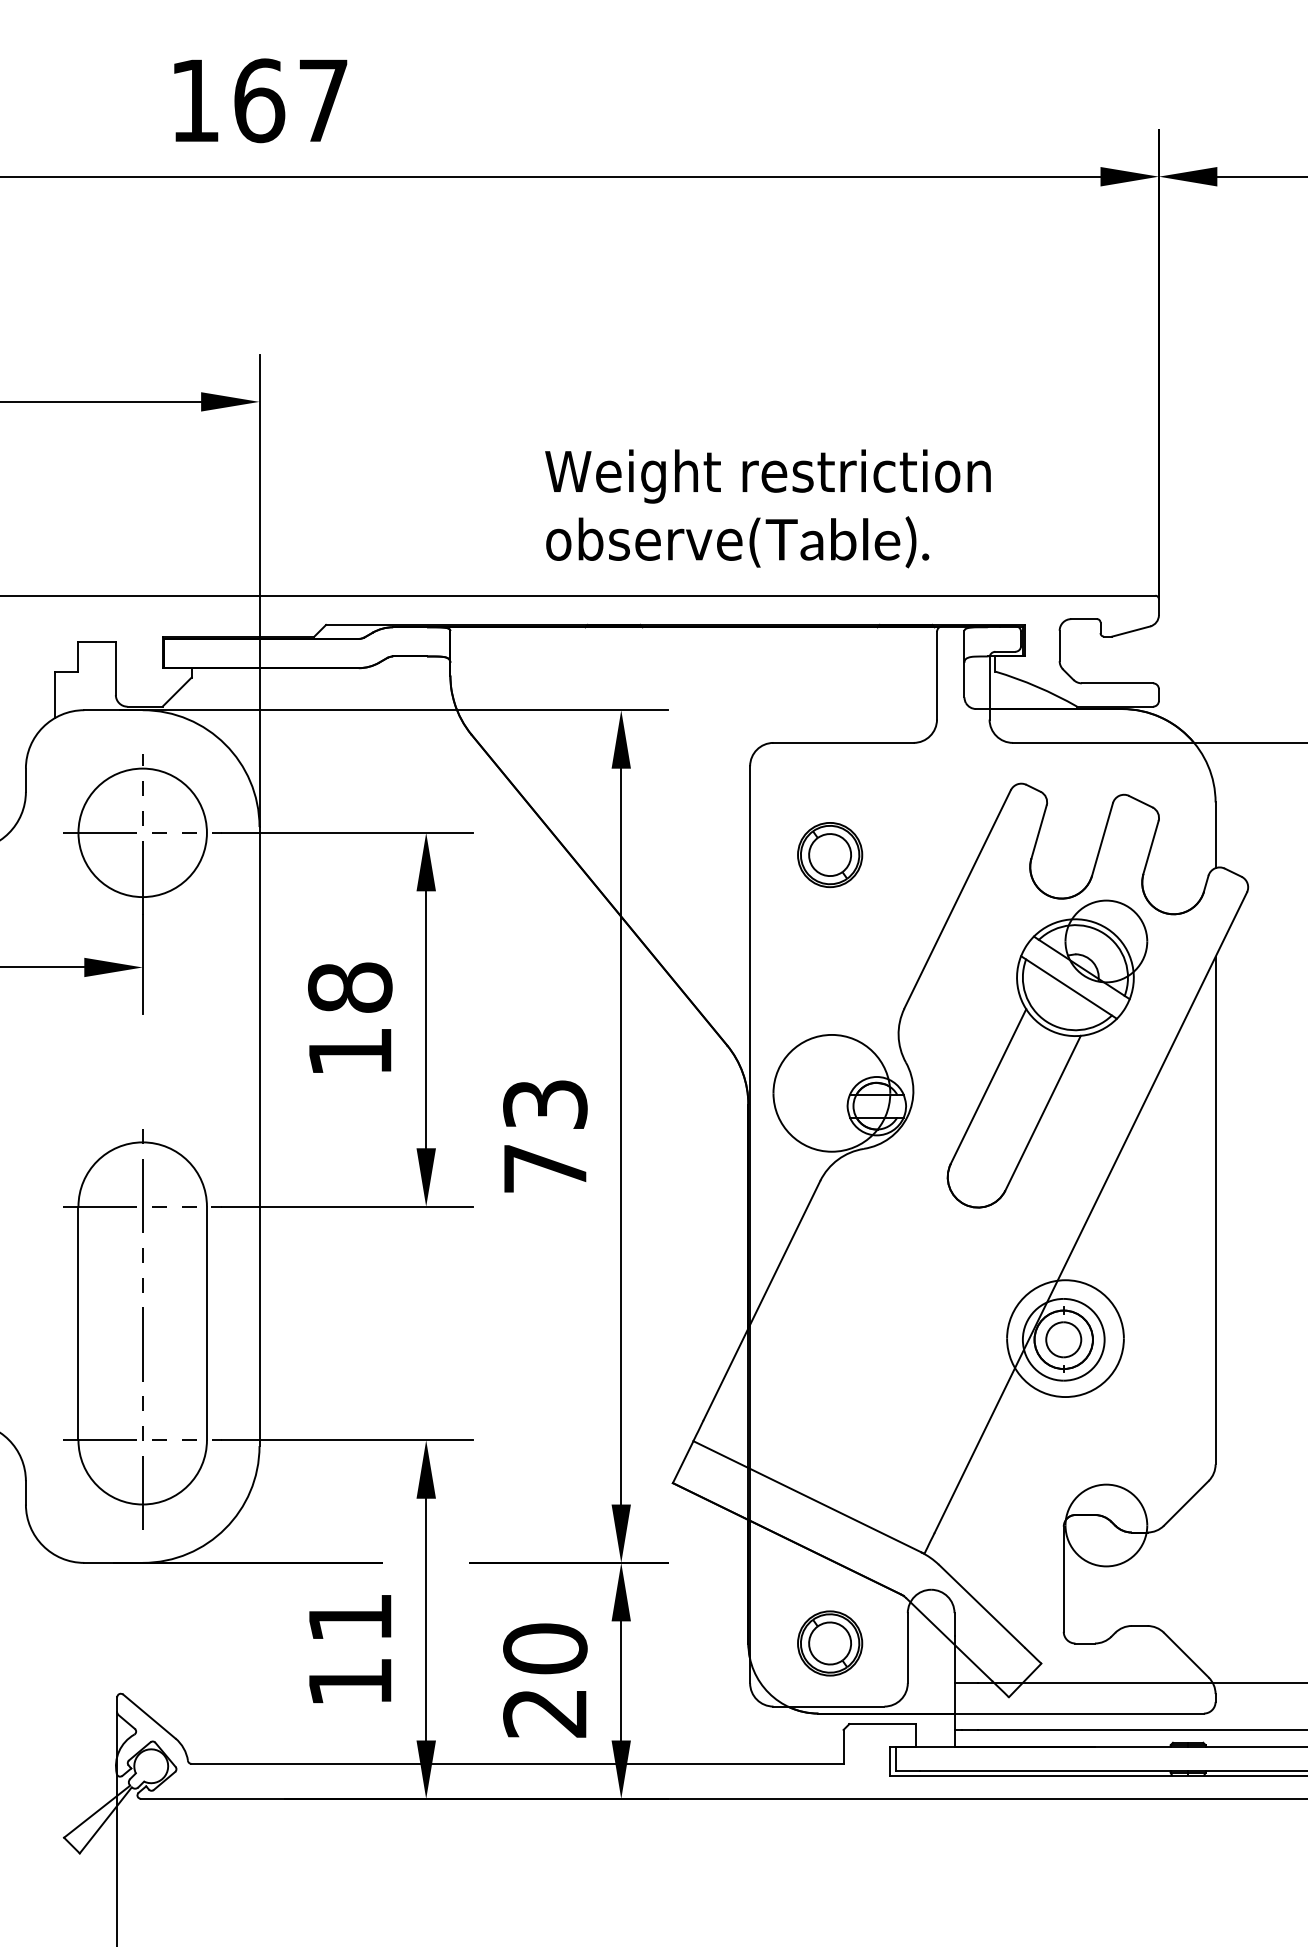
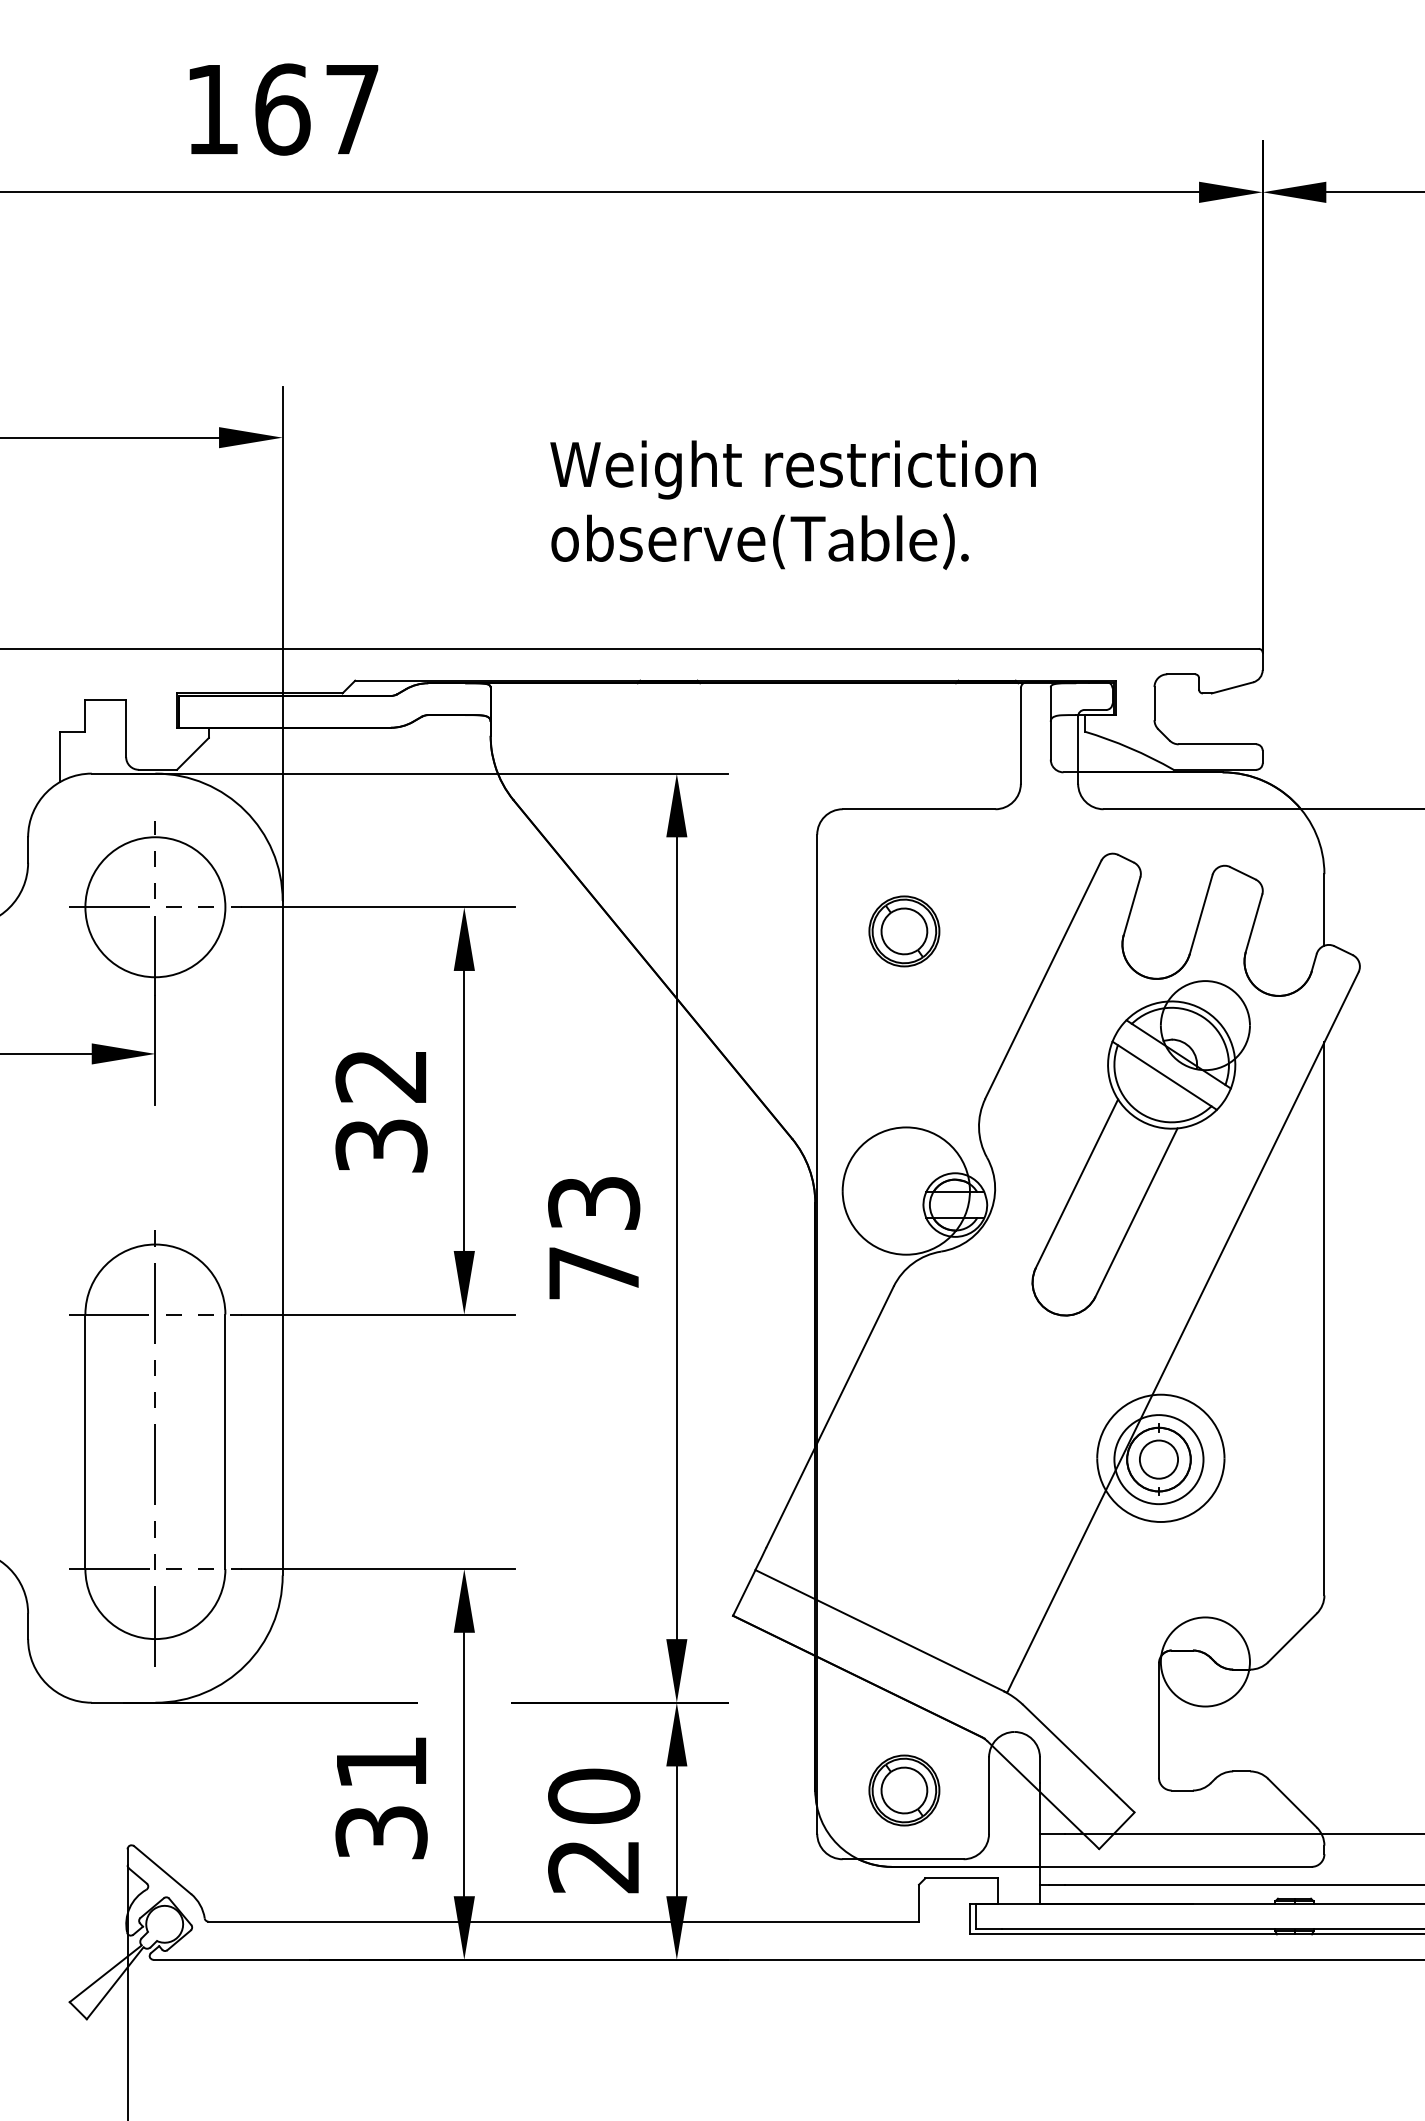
text: (767, 508) -> (792, 504), moved
text: (350, 1019) -> (381, 1110), 18 -> 32
text: (350, 1682) -> (381, 1833), 11 -> 31

